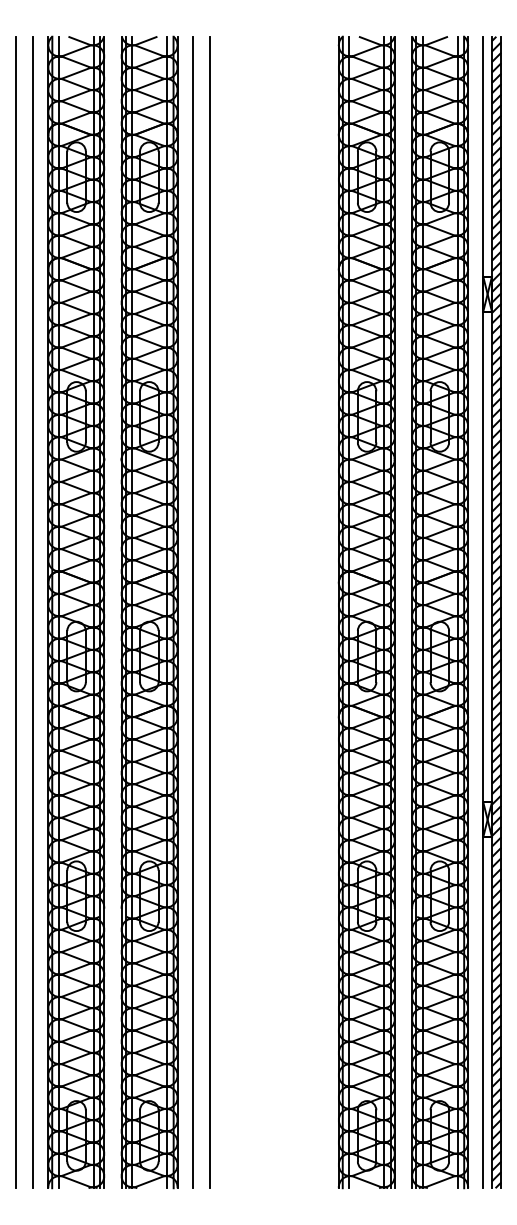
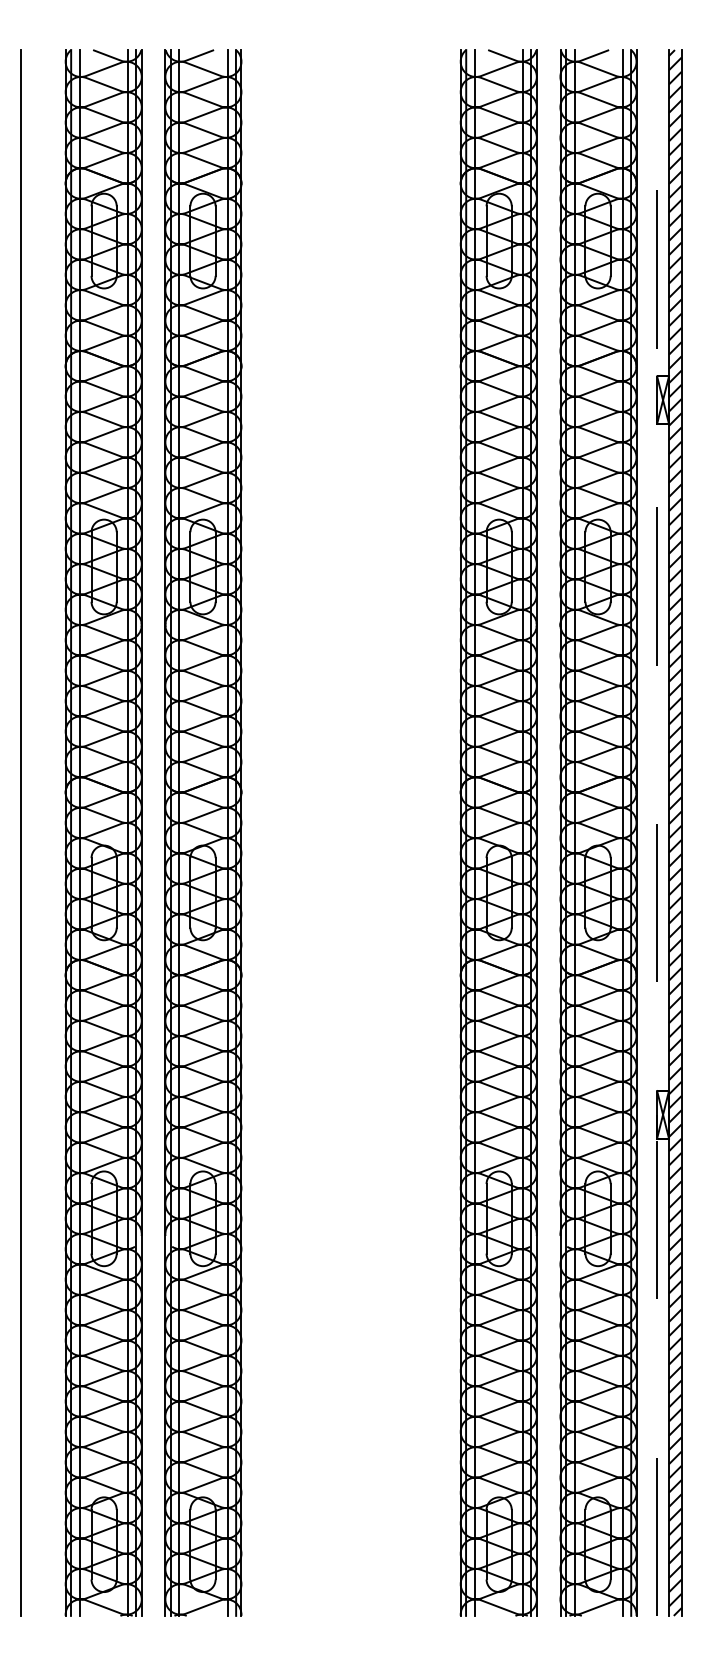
line: (33, 612) -> (45, 833), removed
line: (192, 612) -> (261, 833), removed
line: (210, 612) -> (286, 833), removed
line: (483, 612) -> (657, 833), solid -> dashed

